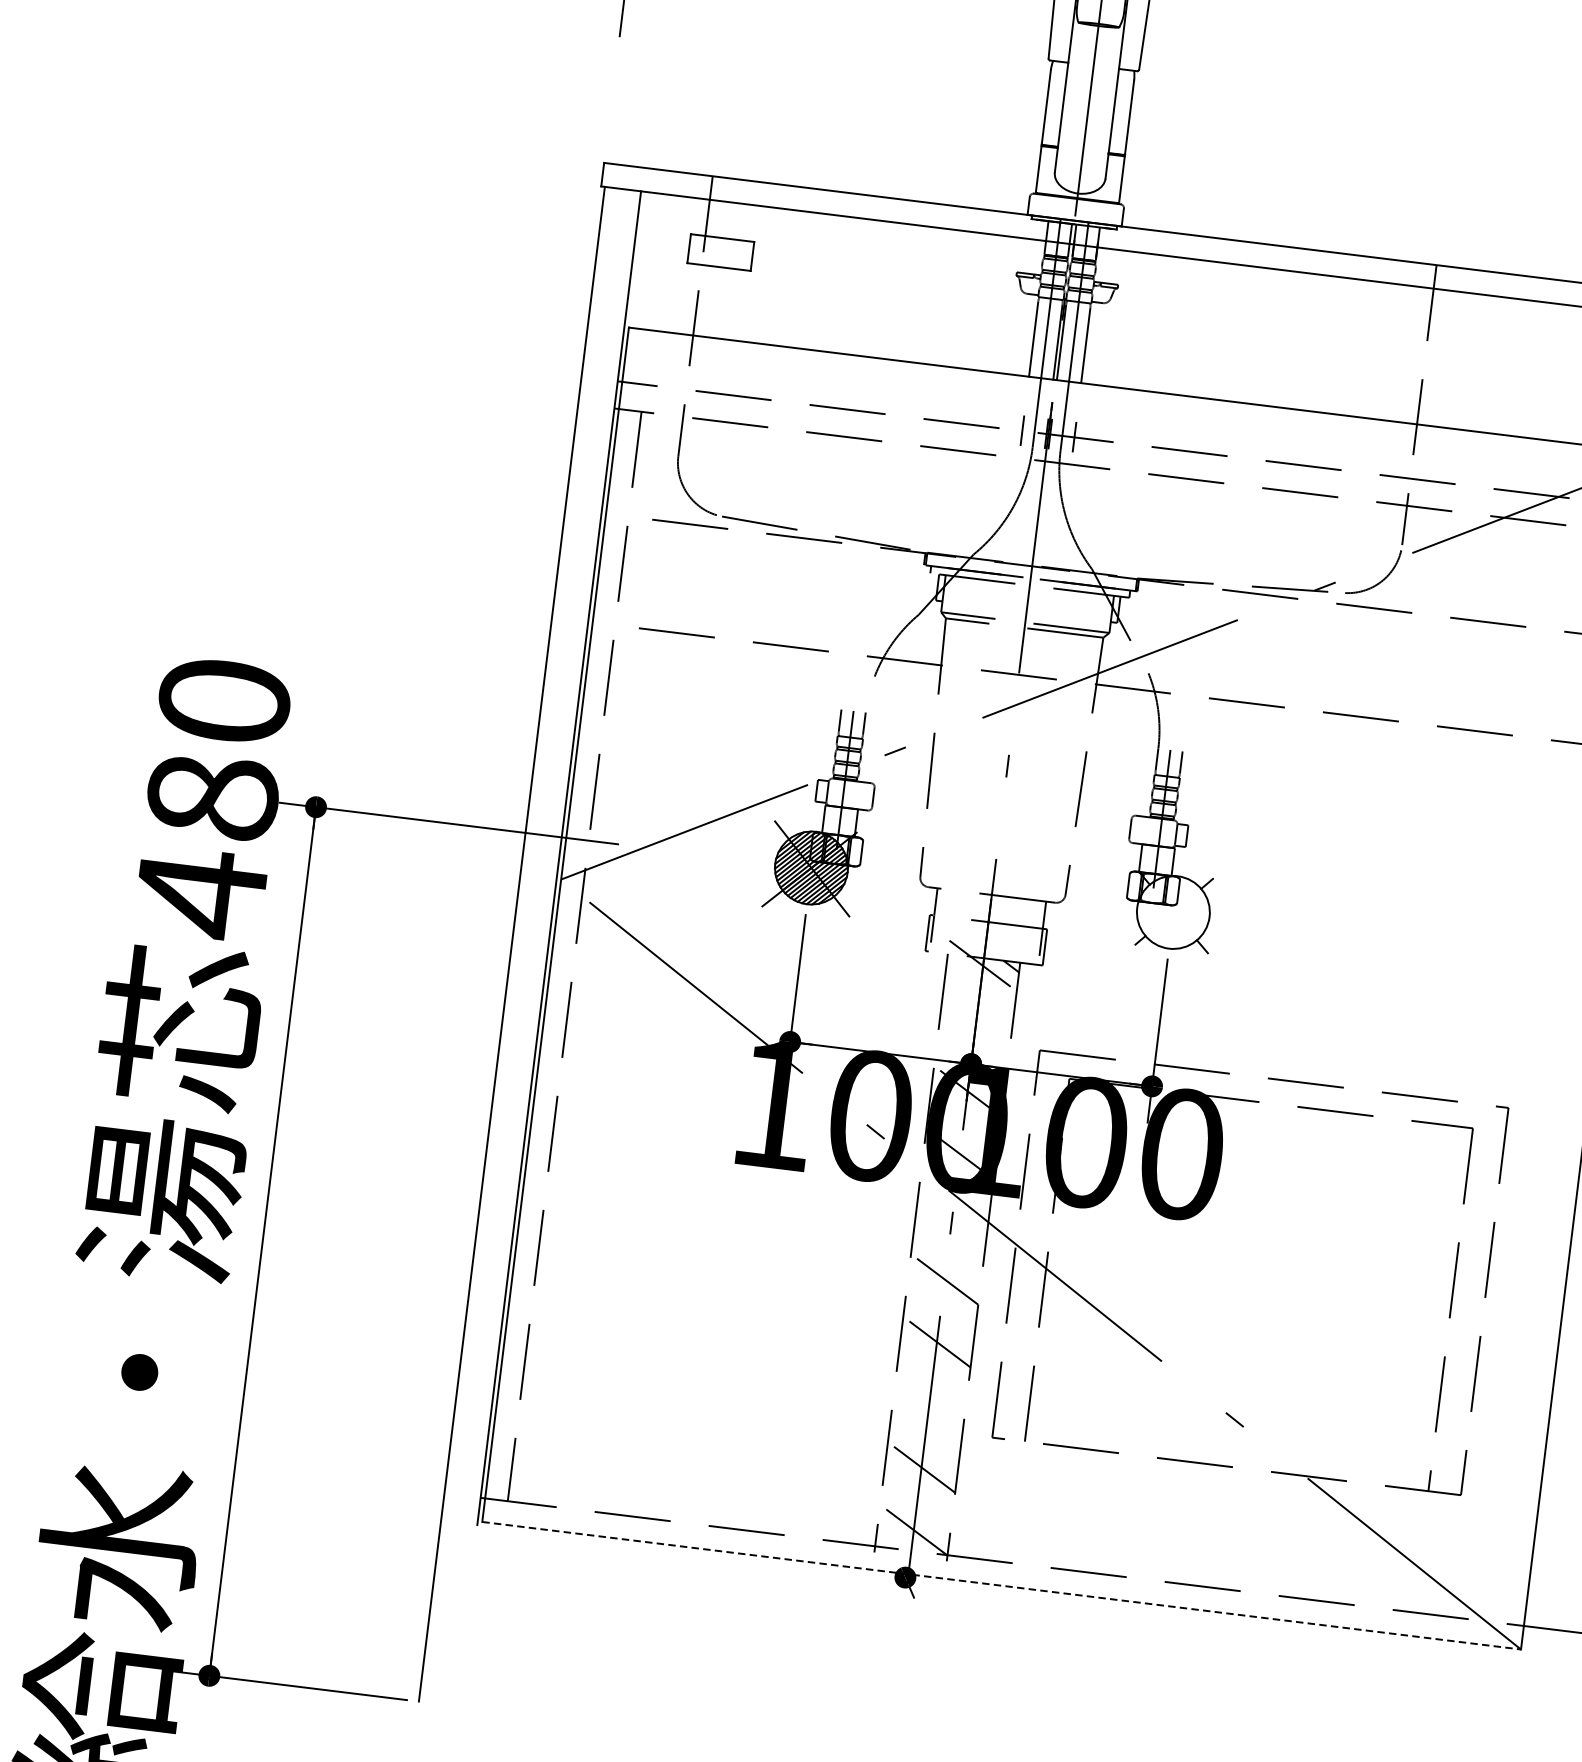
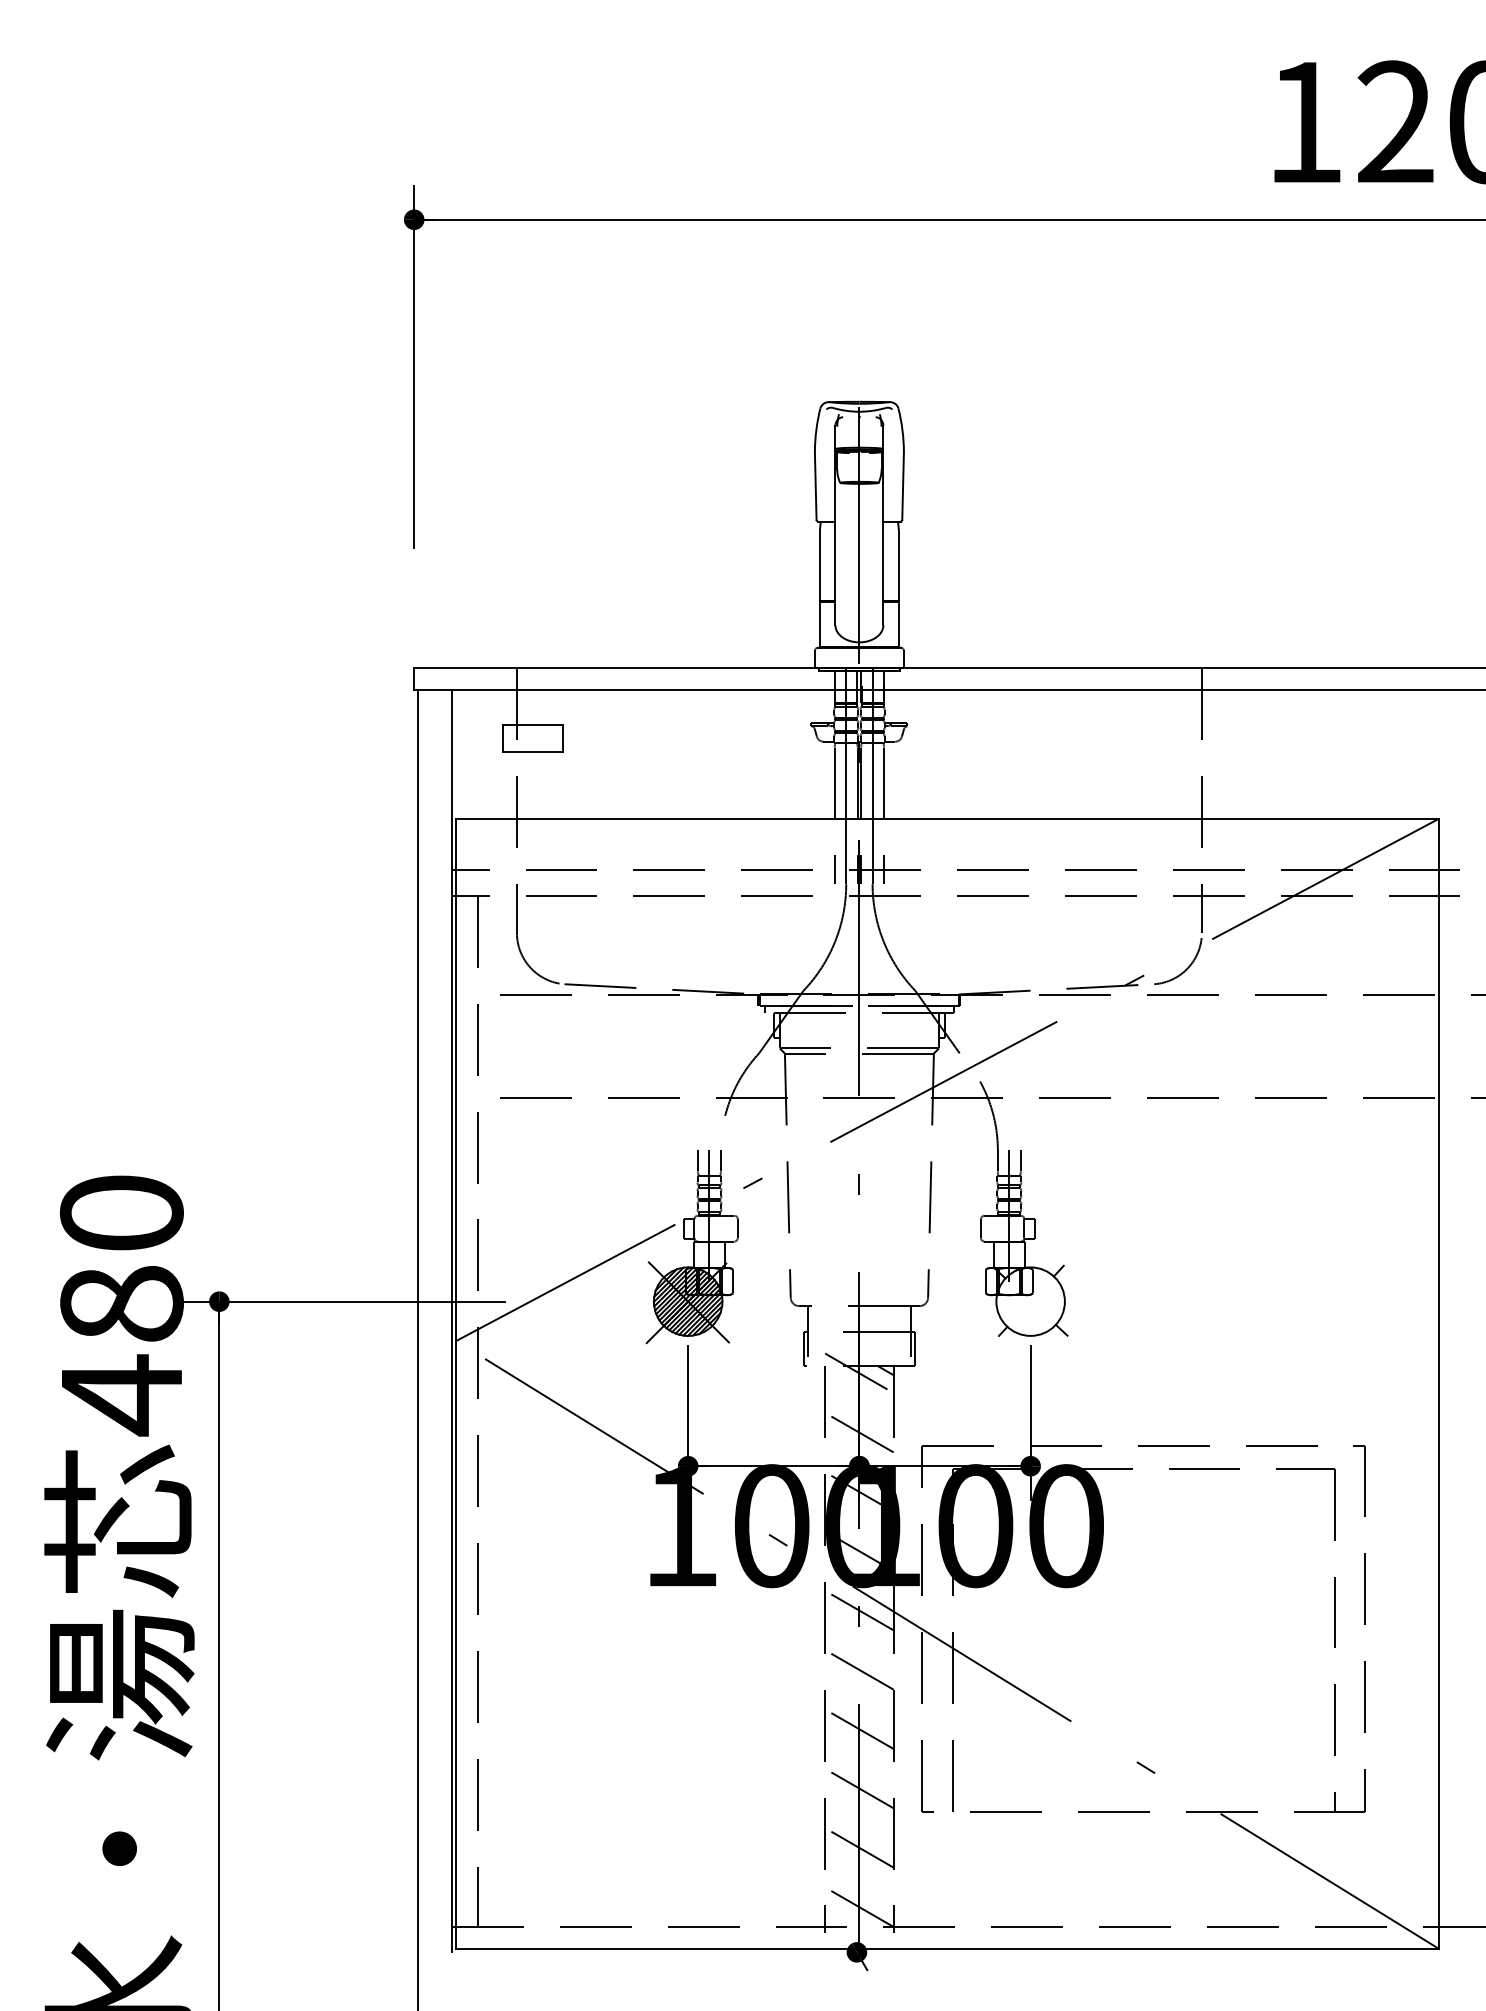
line: (975, 1028) -> (859, 1432), added
line: (952, 1216) -> (859, 1610), added
line: (929, 1404) -> (859, 1788), added
line: (1002, 1585) -> (948, 1948), dashed -> solid

